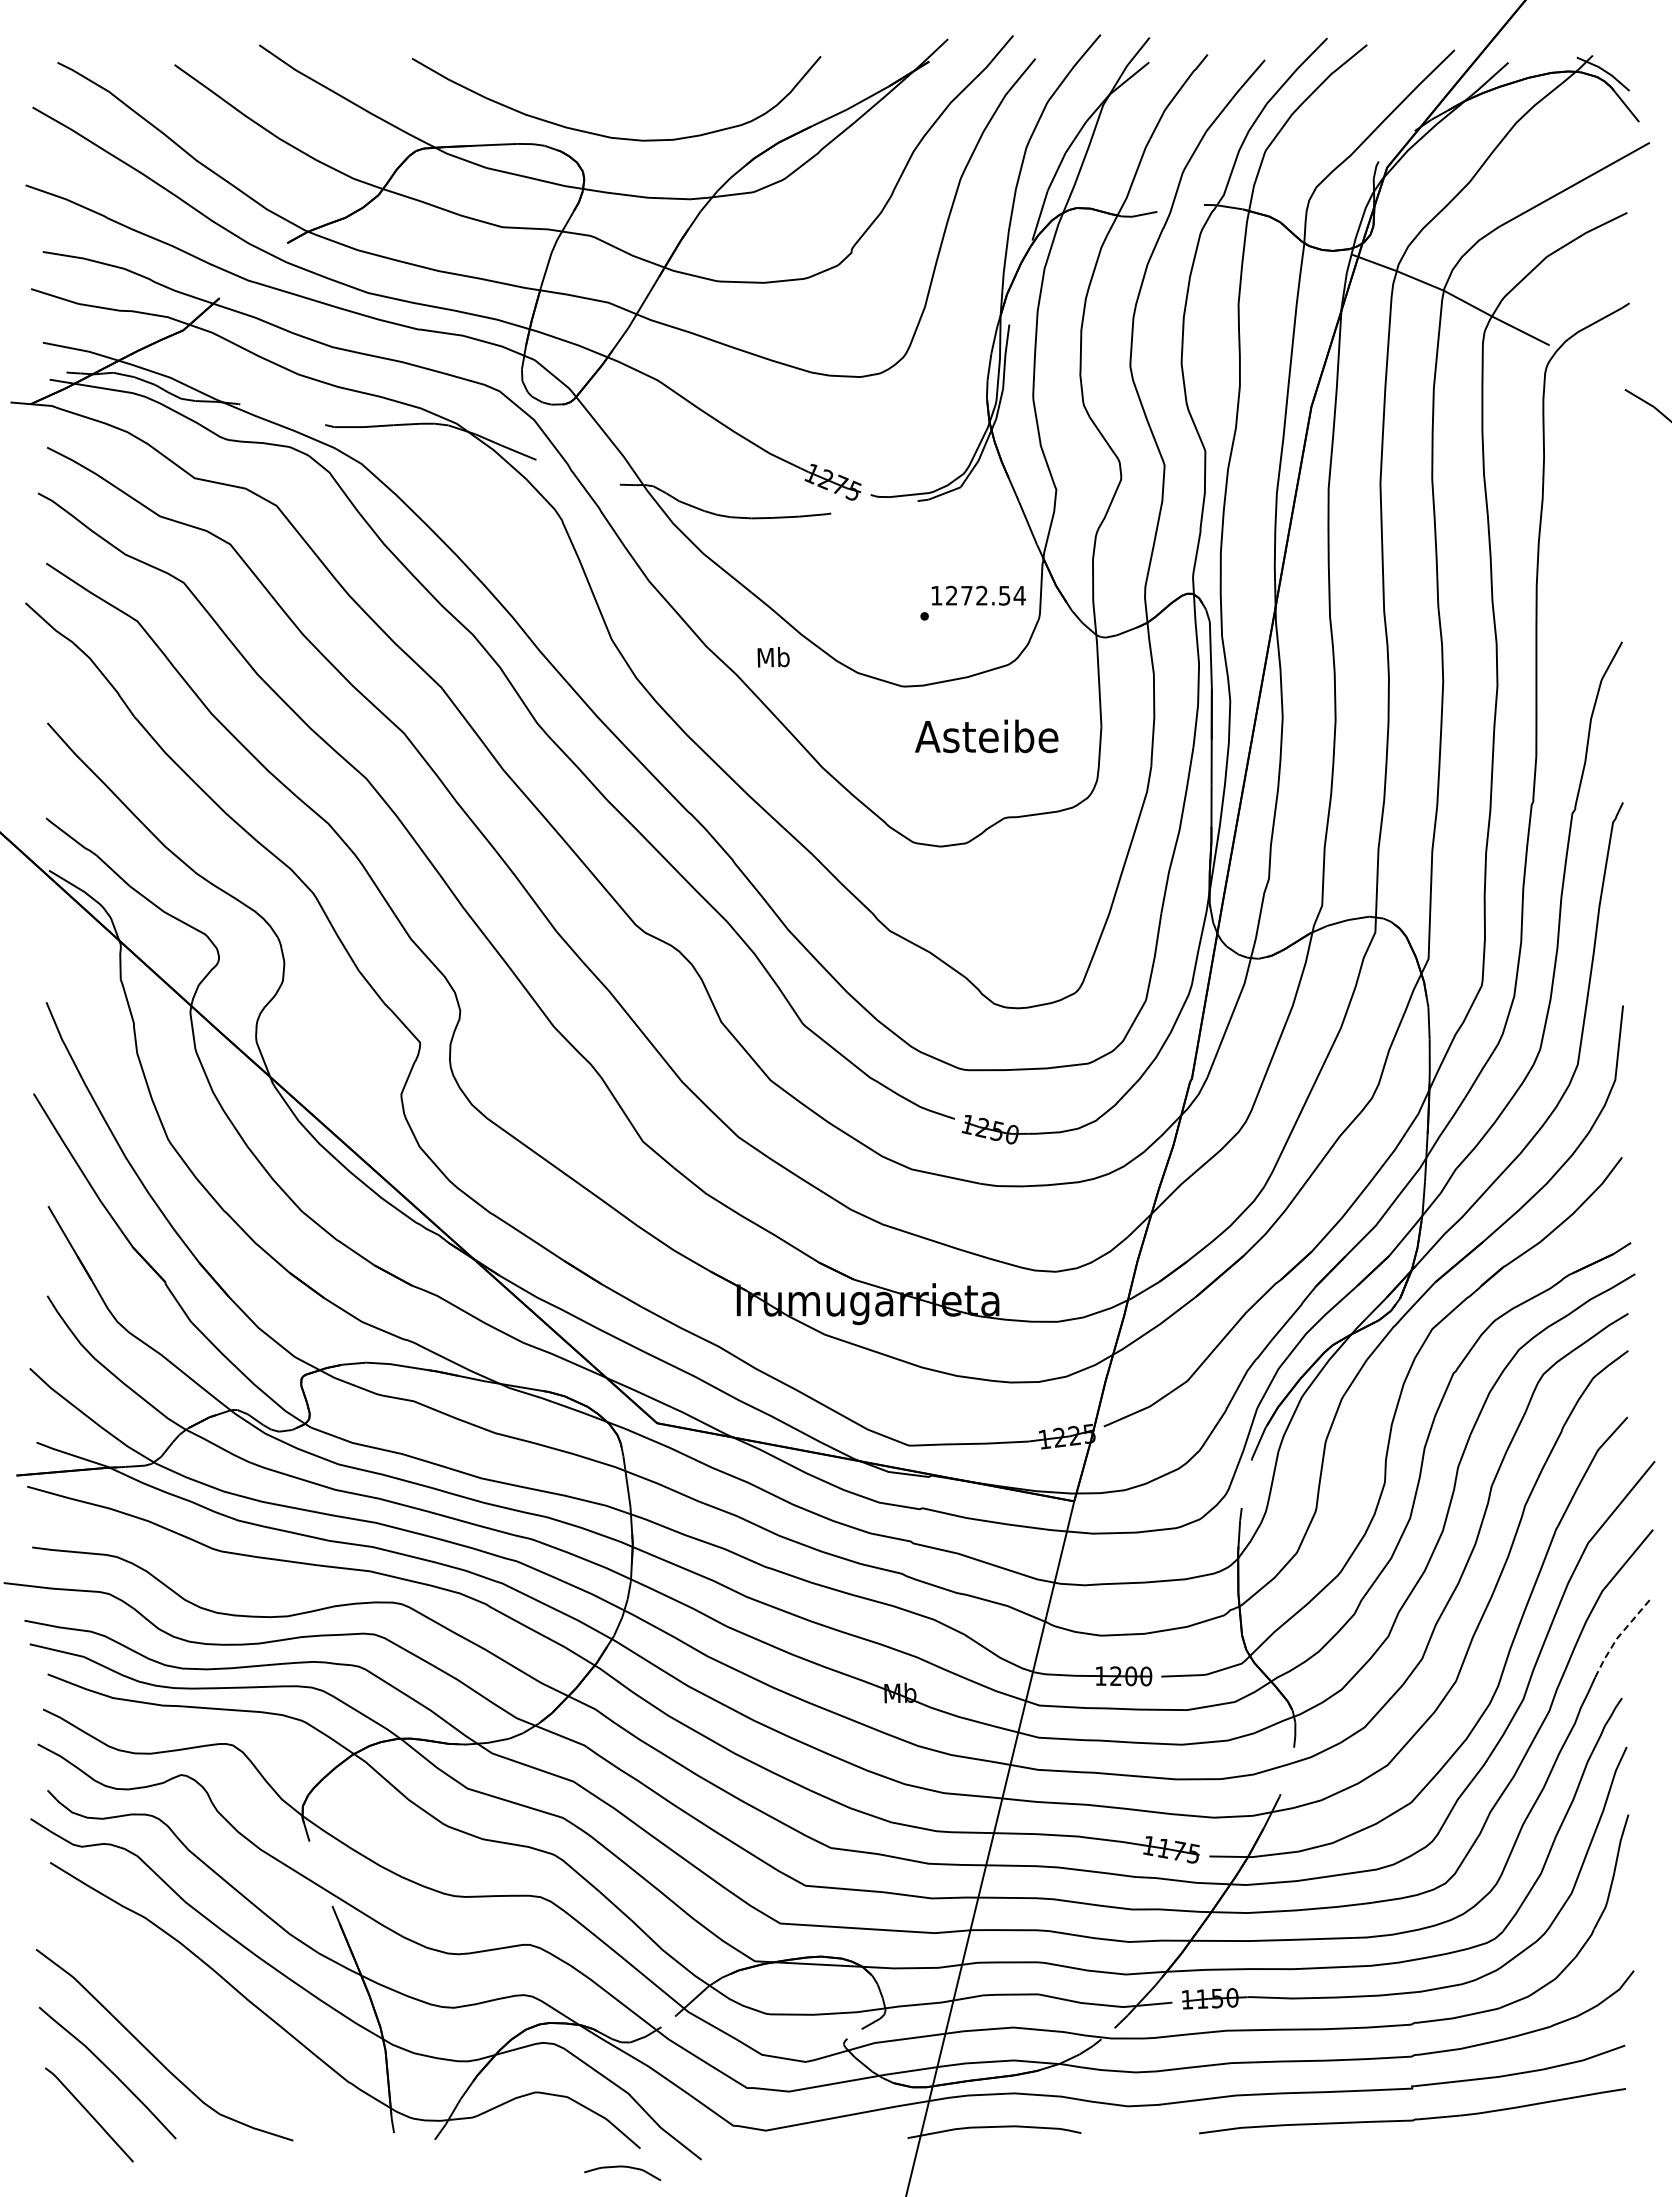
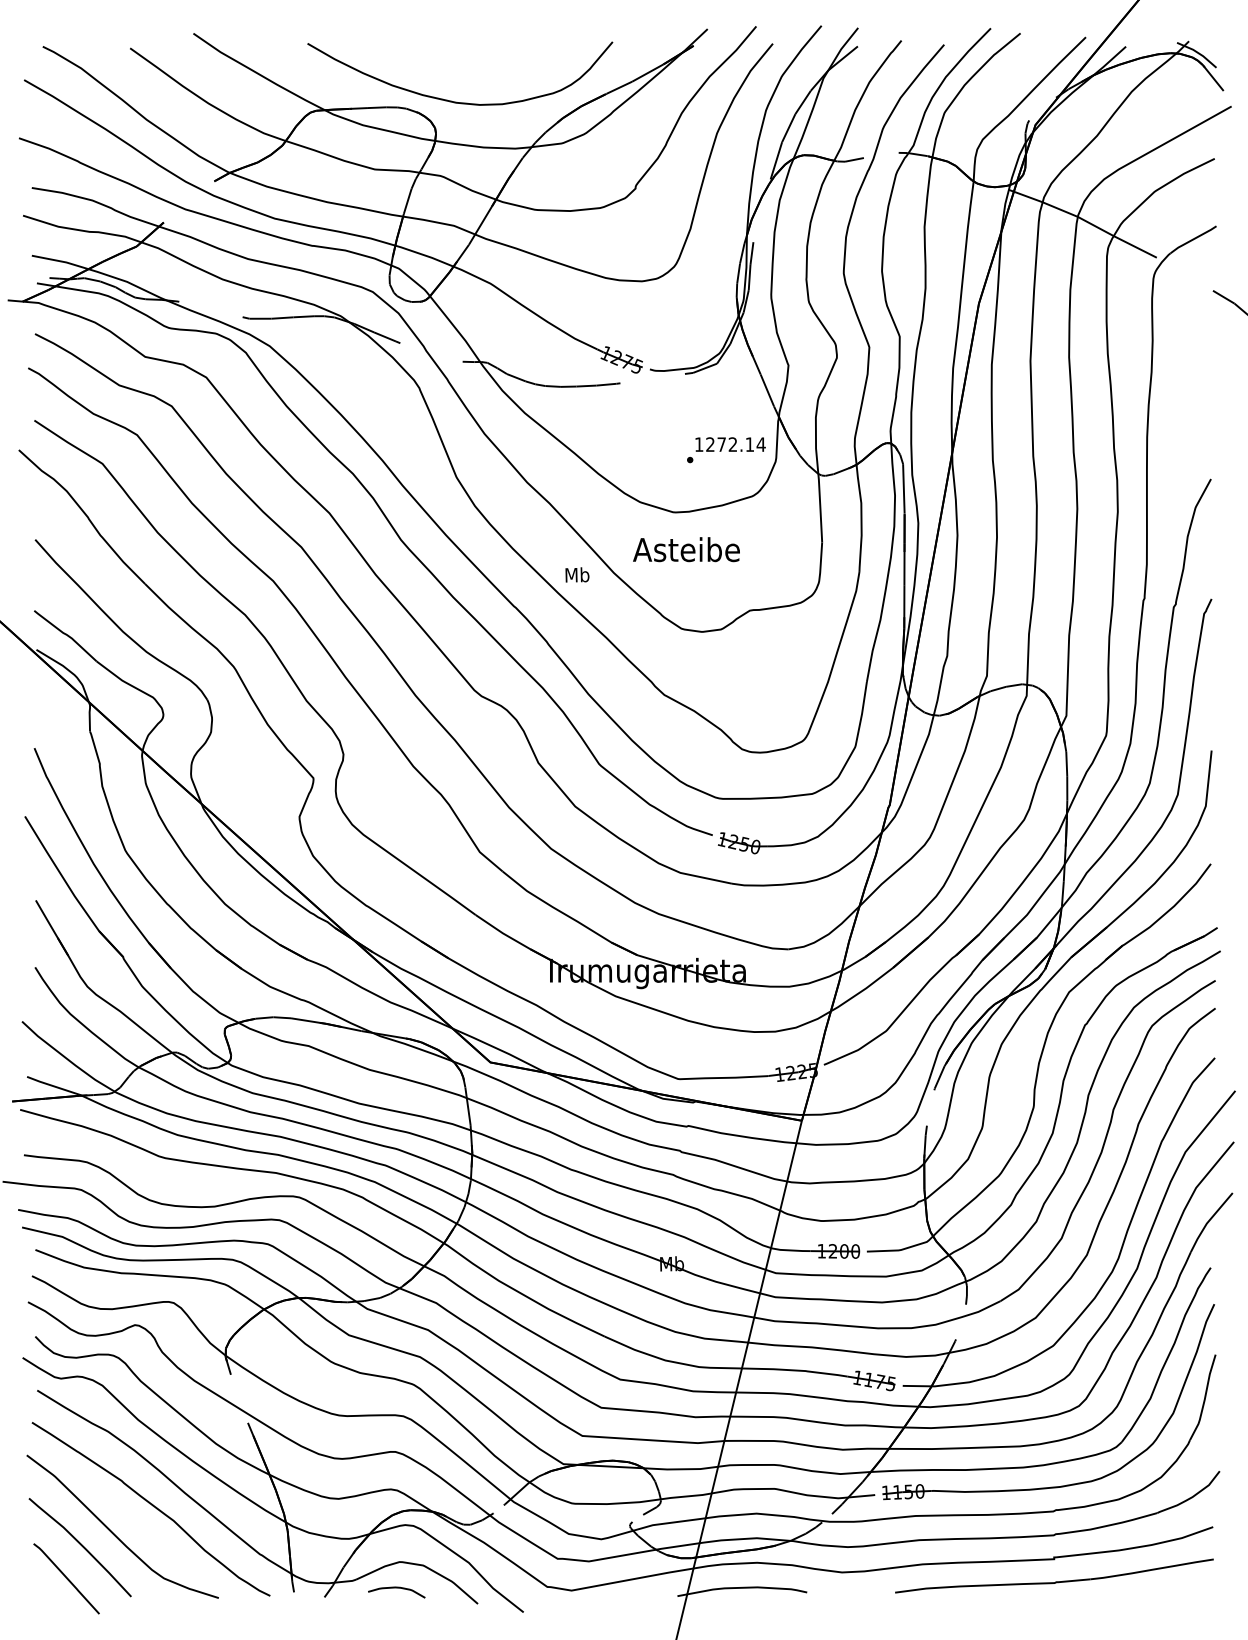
text: (1004, 595) -> (749, 444), 1272.54 -> 1272.14
text: (773, 657) -> (577, 575), moved
text: (986, 736) -> (686, 549), moved
line: (1619, 1636) -> (1208, 1221), dashed -> solid
curve: (204, 2017) -> (152, 1506), added
curve: (622, 2167) -> (396, 1588), moved

